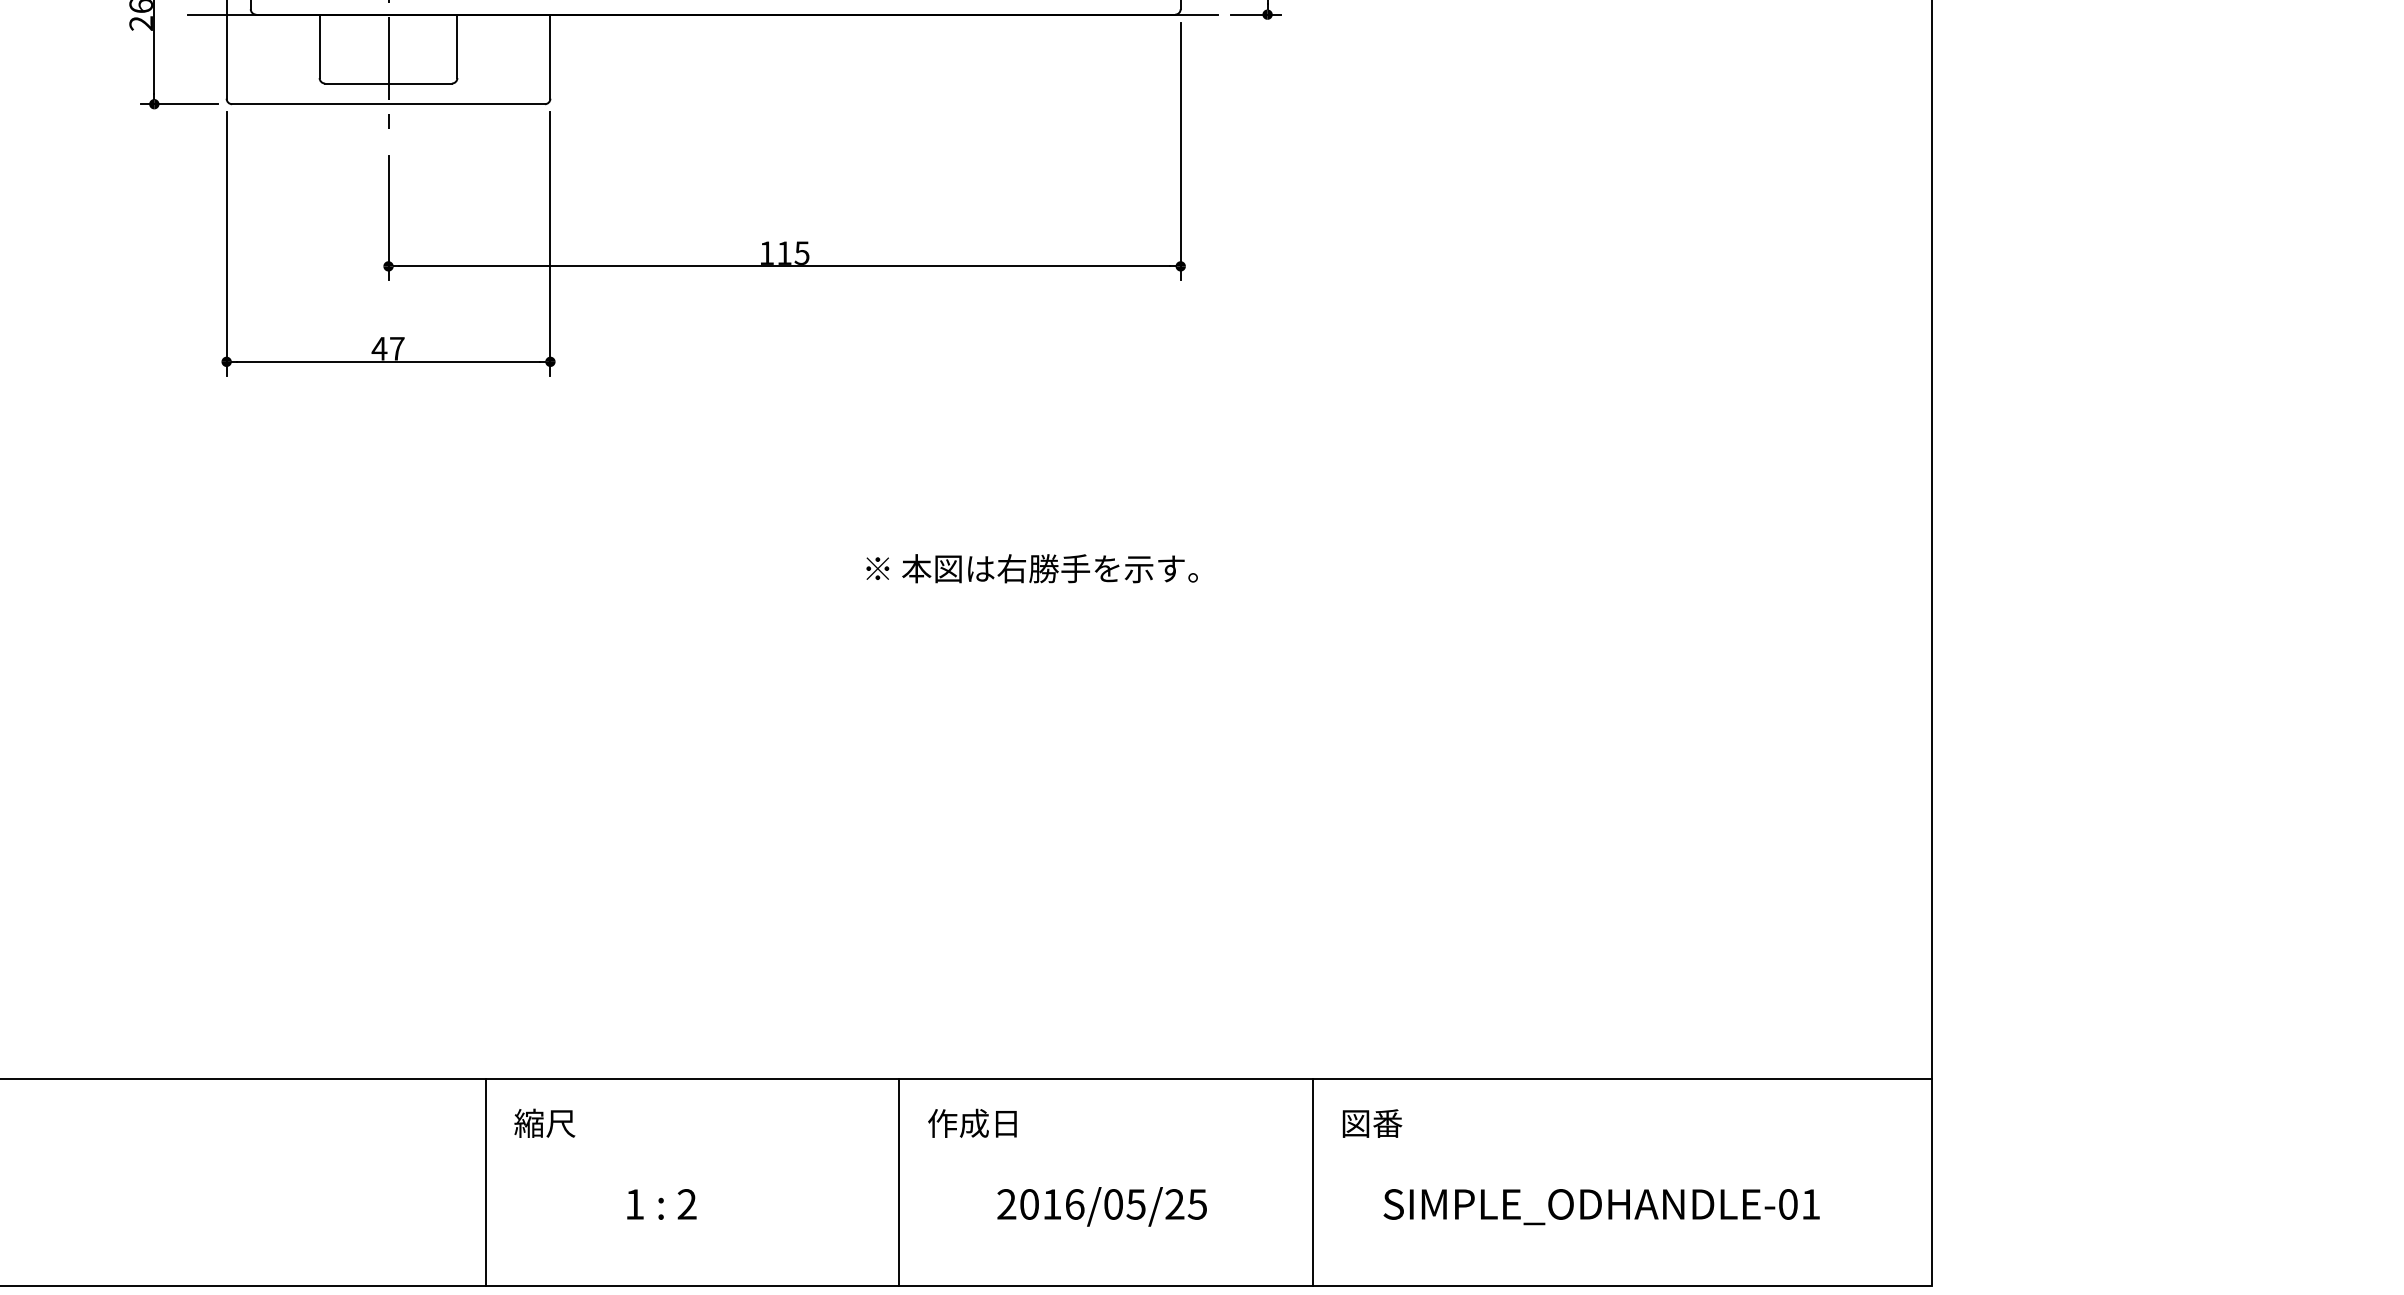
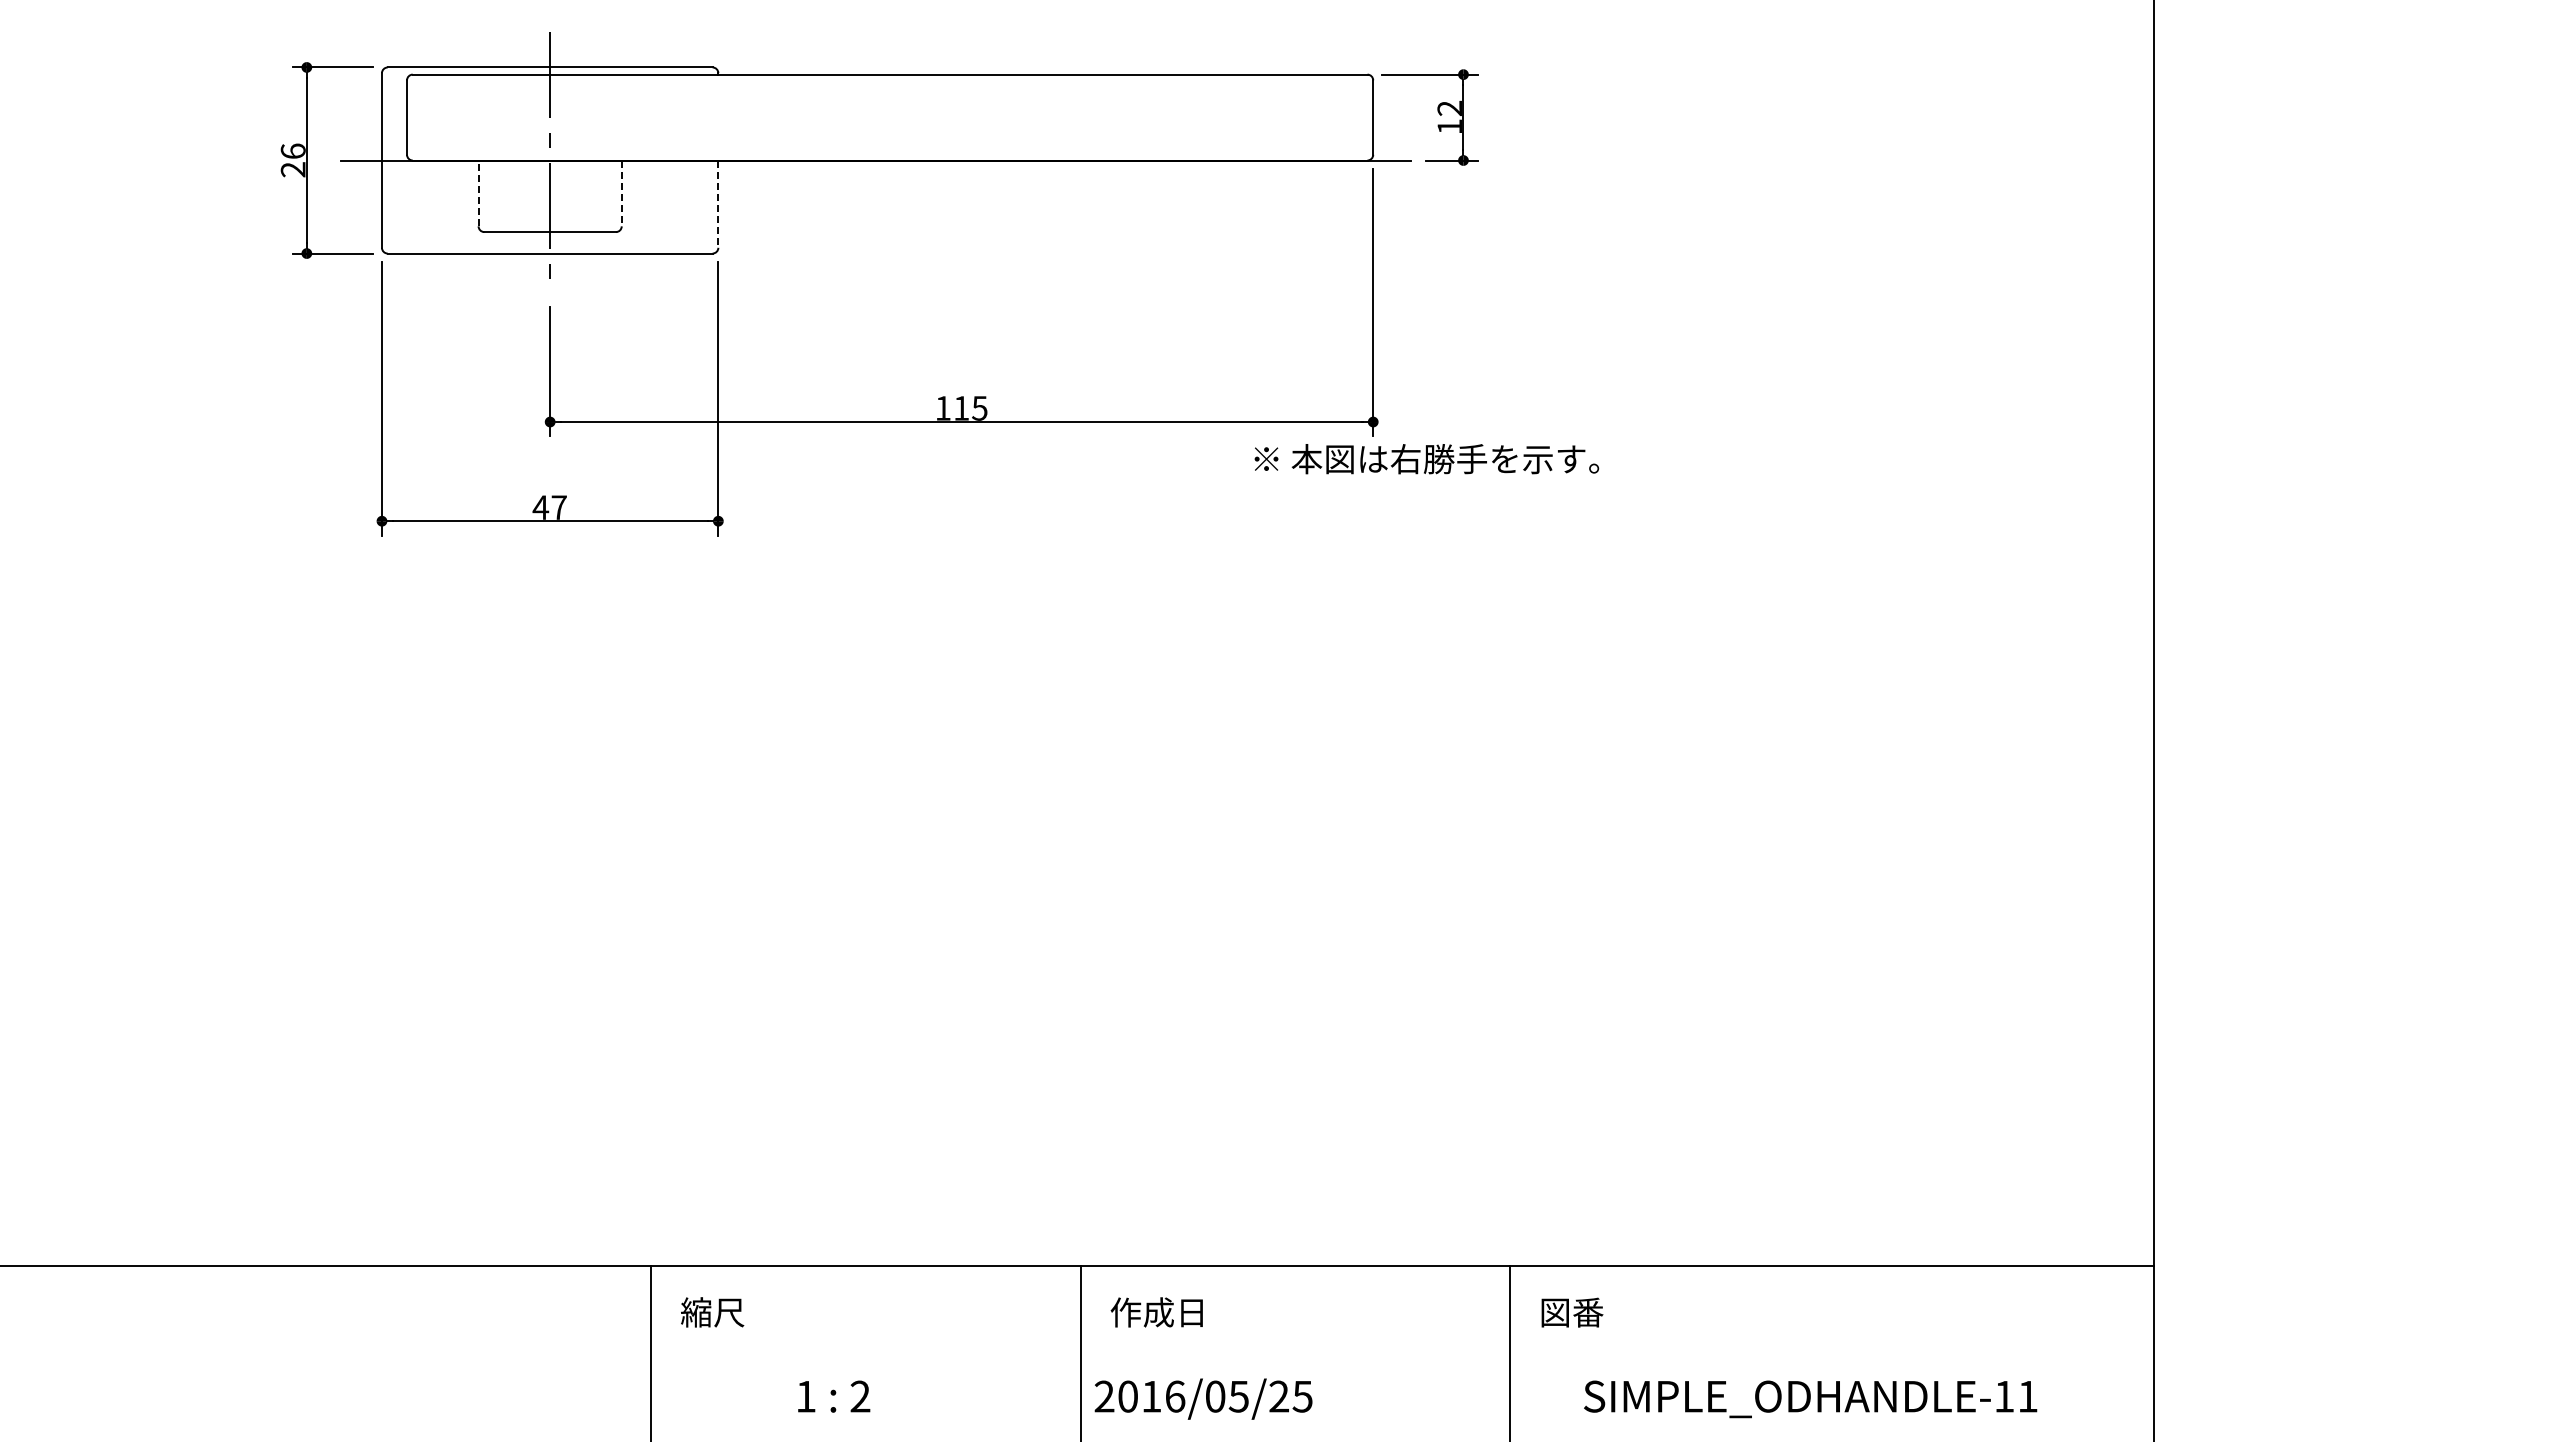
line: (319, 46) -> (478, 193), solid -> dashed
line: (457, 46) -> (621, 193), solid -> dashed
line: (550, 57) -> (718, 204), solid -> dashed
text: (1031, 569) -> (1426, 459), moved
text: (1788, 1204) -> (2004, 1396), SIMPLE_ODHANDLE-01 -> SIMPLE_ODHANDLE-11
text: (1102, 1206) -> (1203, 1398), moved

